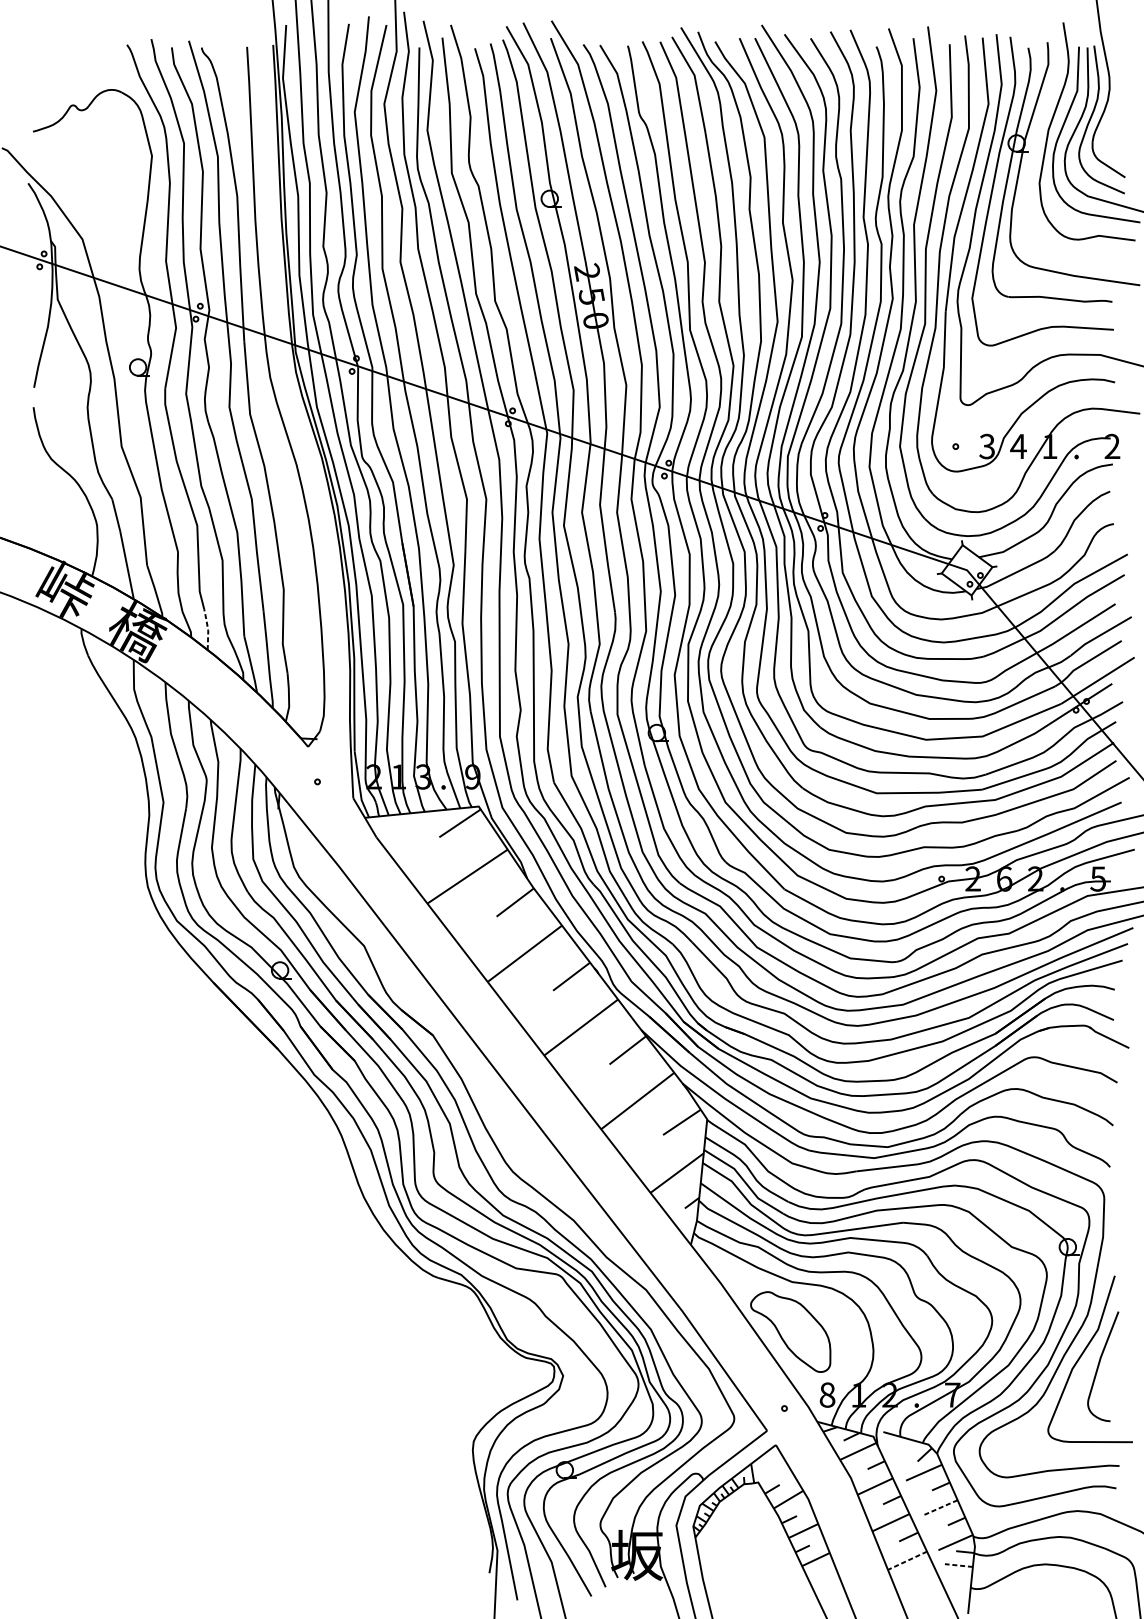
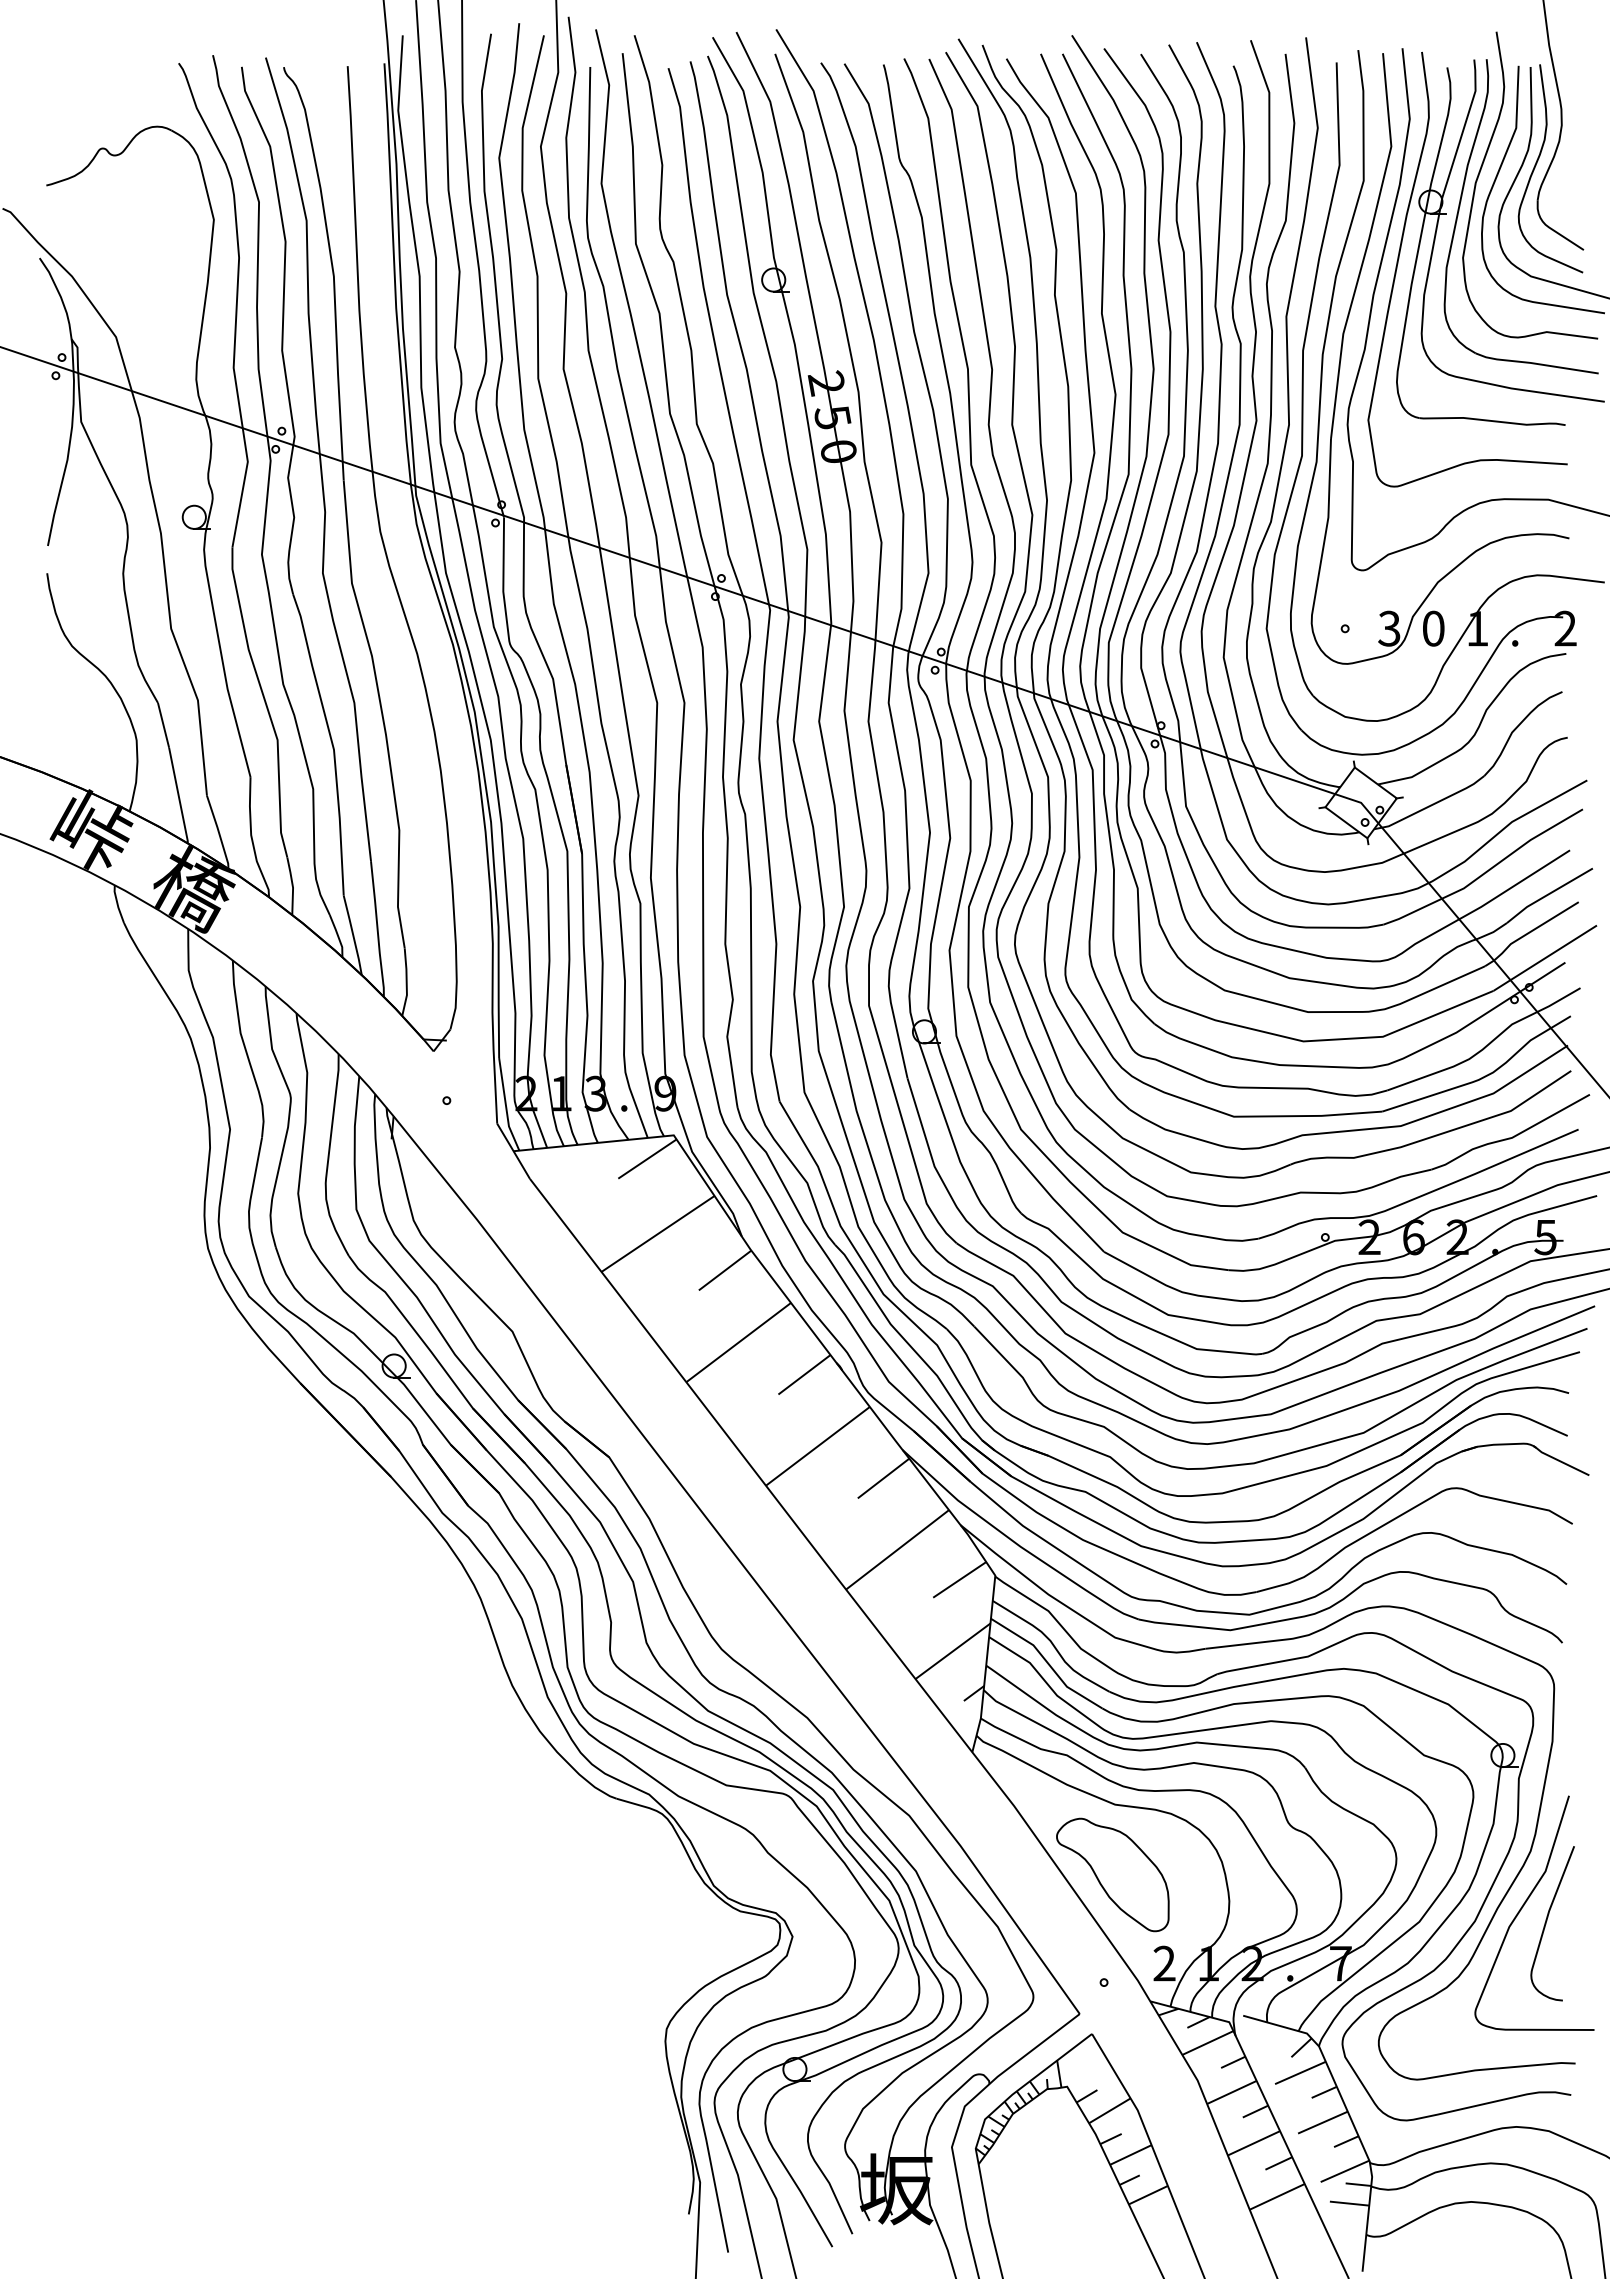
part: (1037, 146) -> (1460, 206), added
text: (1018, 446) -> (1433, 628), 4 -> 0
line: (207, 629) -> (292, 885), dashed -> solid
text: (827, 1394) -> (1164, 1963), 8 -> 2
line: (939, 1507) -> (1322, 2122), dashed -> solid
line: (907, 1561) -> (1276, 2197), dashed -> solid
line: (958, 1565) -> (1349, 2203), dashed -> solid

